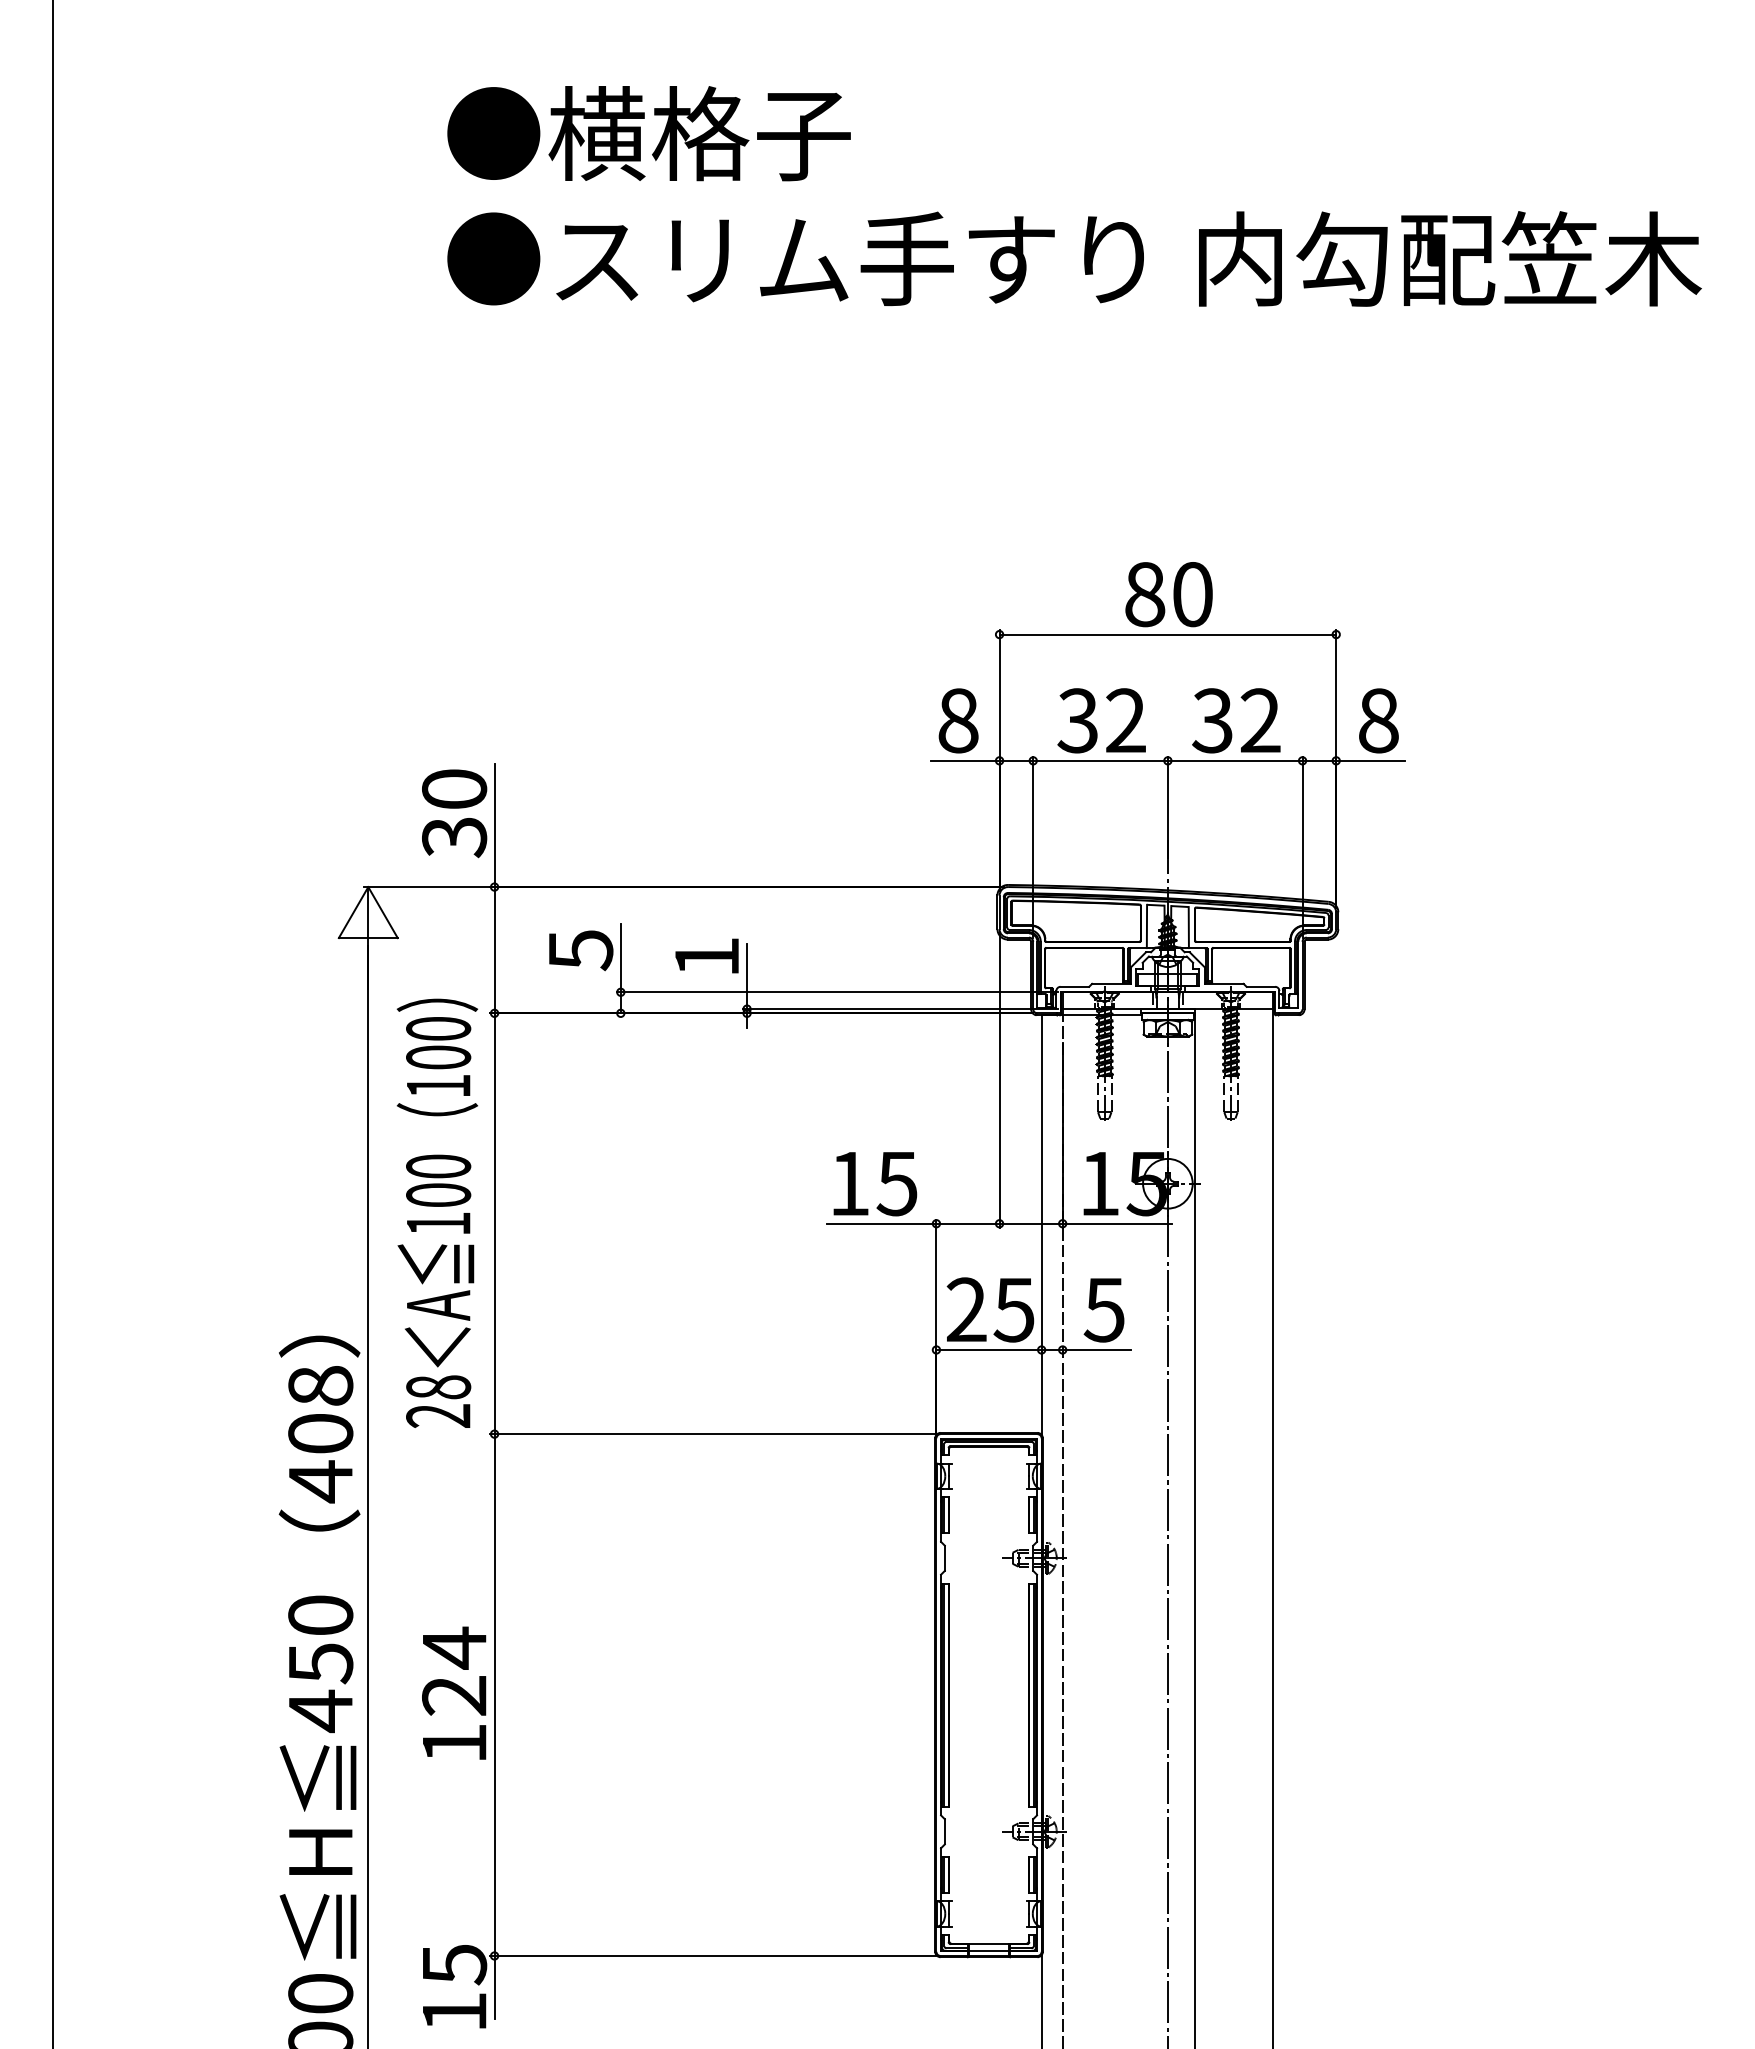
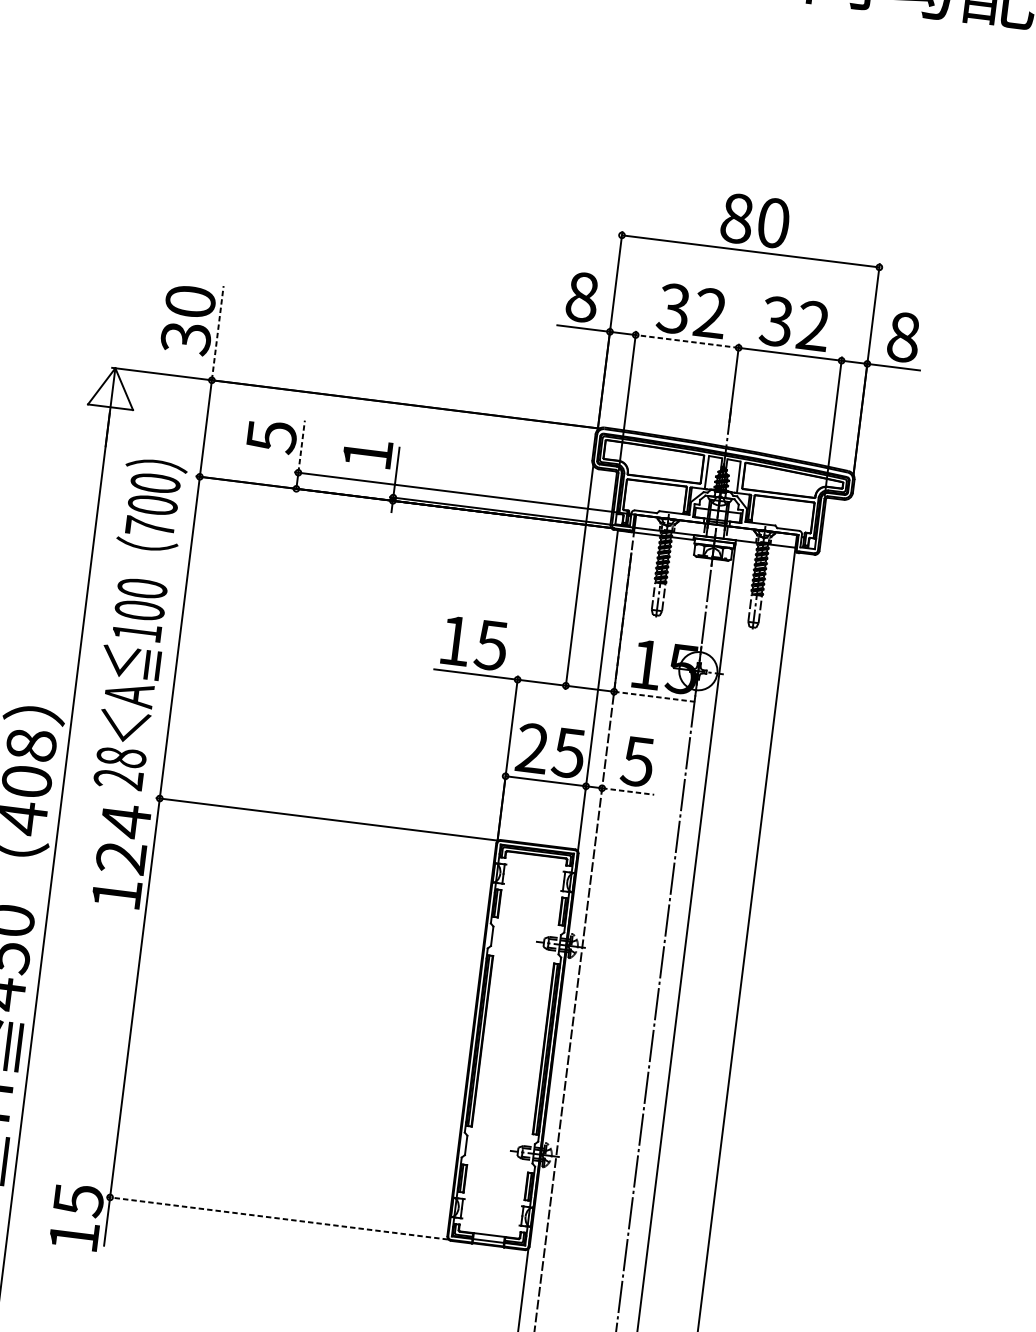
line: (1100, 760) -> (687, 341), solid -> dashed
line: (494, 825) -> (217, 333), solid -> dashed
line: (620, 957) -> (301, 446), solid -> dashed
text: (438, 1085) -> (150, 526), 100 -> 700
line: (1117, 1223) -> (656, 696), solid -> dashed
line: (1097, 1349) -> (628, 791), solid -> dashed
text: (454, 1692) -> (121, 855), moved
line: (712, 1955) -> (276, 1217), solid -> dashed

